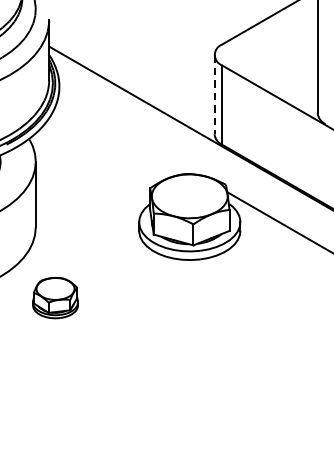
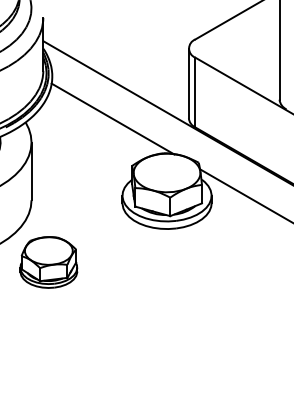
line: (214, 94) -> (188, 83), dashed -> solid
line: (127, 134) -> (112, 118), added
part: (55, 298) -> (48, 262), size x1.43

